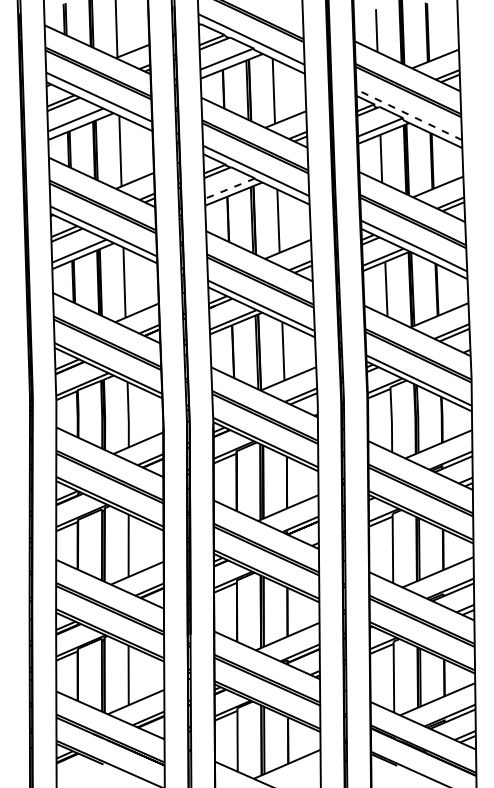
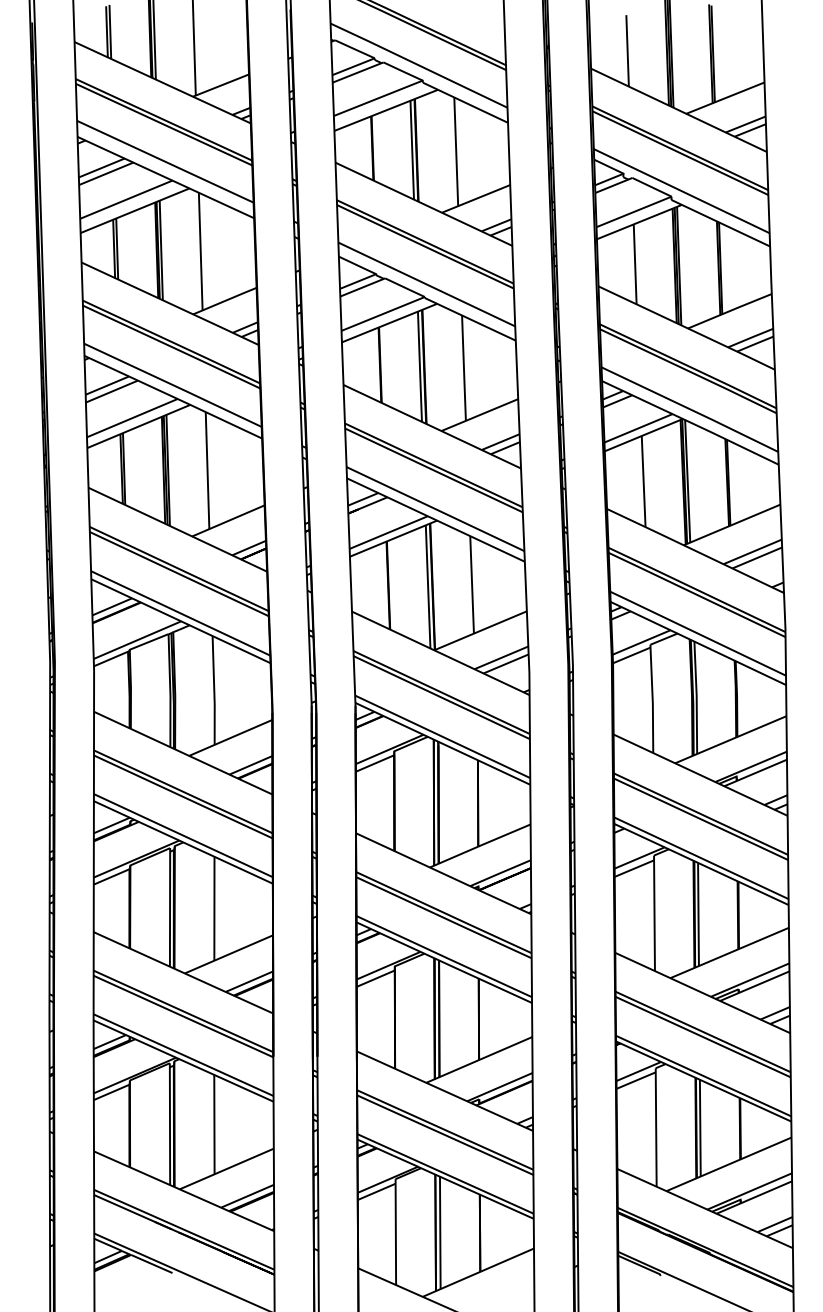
line: (409, 114) -> (682, 190), dashed -> solid
line: (229, 188) -> (382, 313), dashed -> solid

